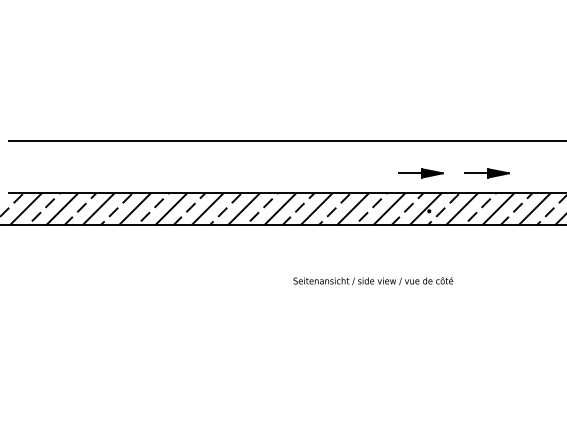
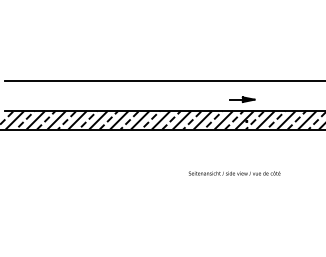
part: (487, 173) -> (280, 99), removed
text: (373, 280) -> (234, 173), moved

